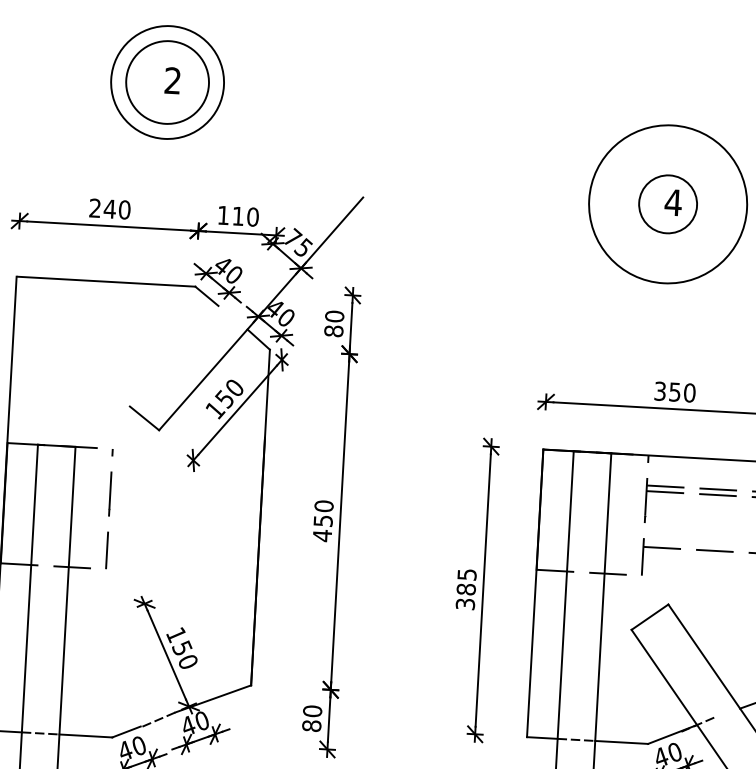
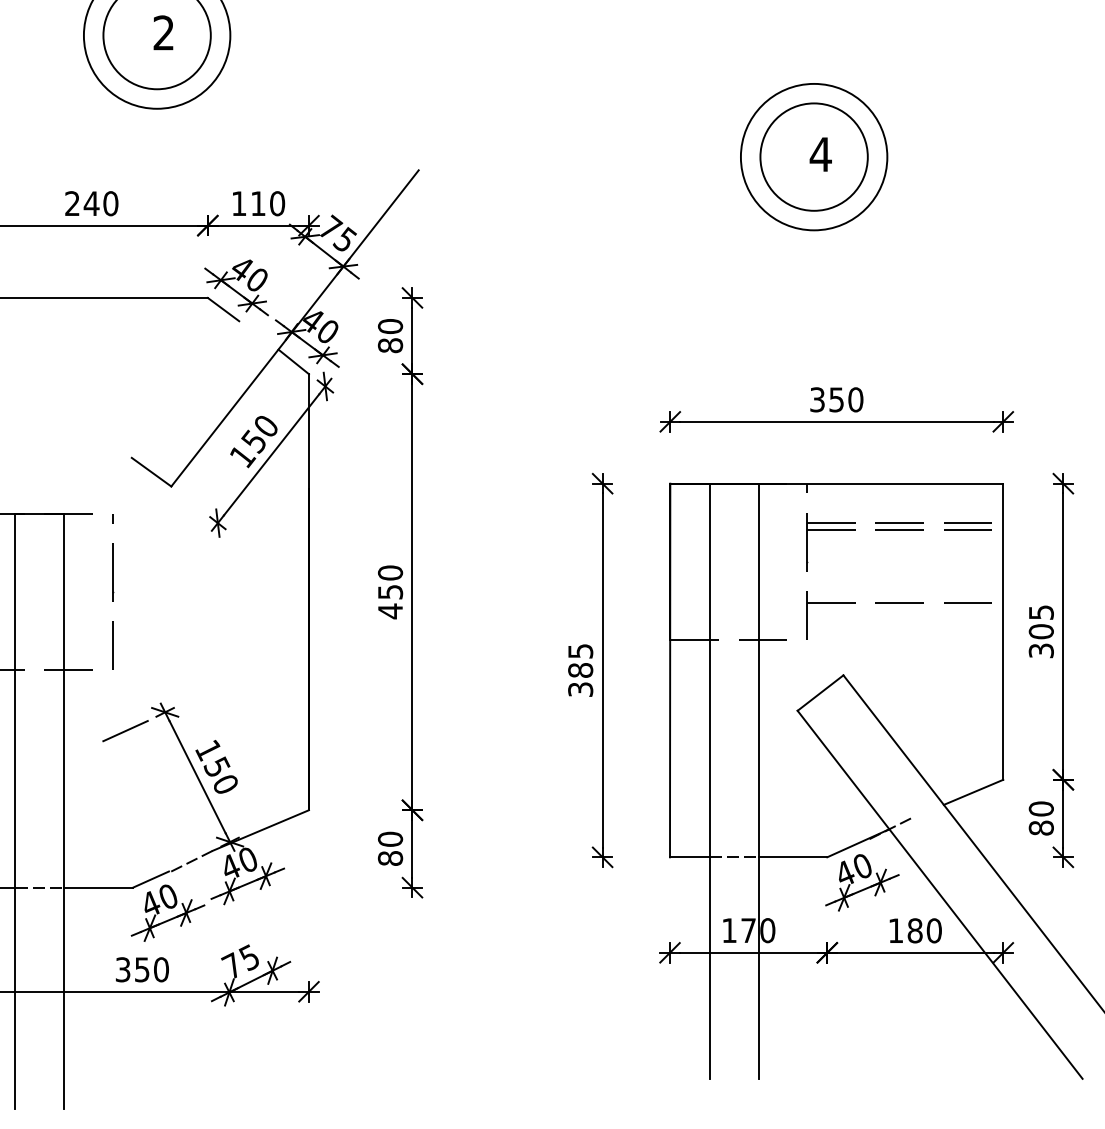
circle: (667, 203) -> (813, 156), size x0.71
circle: (667, 203) -> (813, 156), size x1.43
line: (113, 616) -> (125, 731), added

